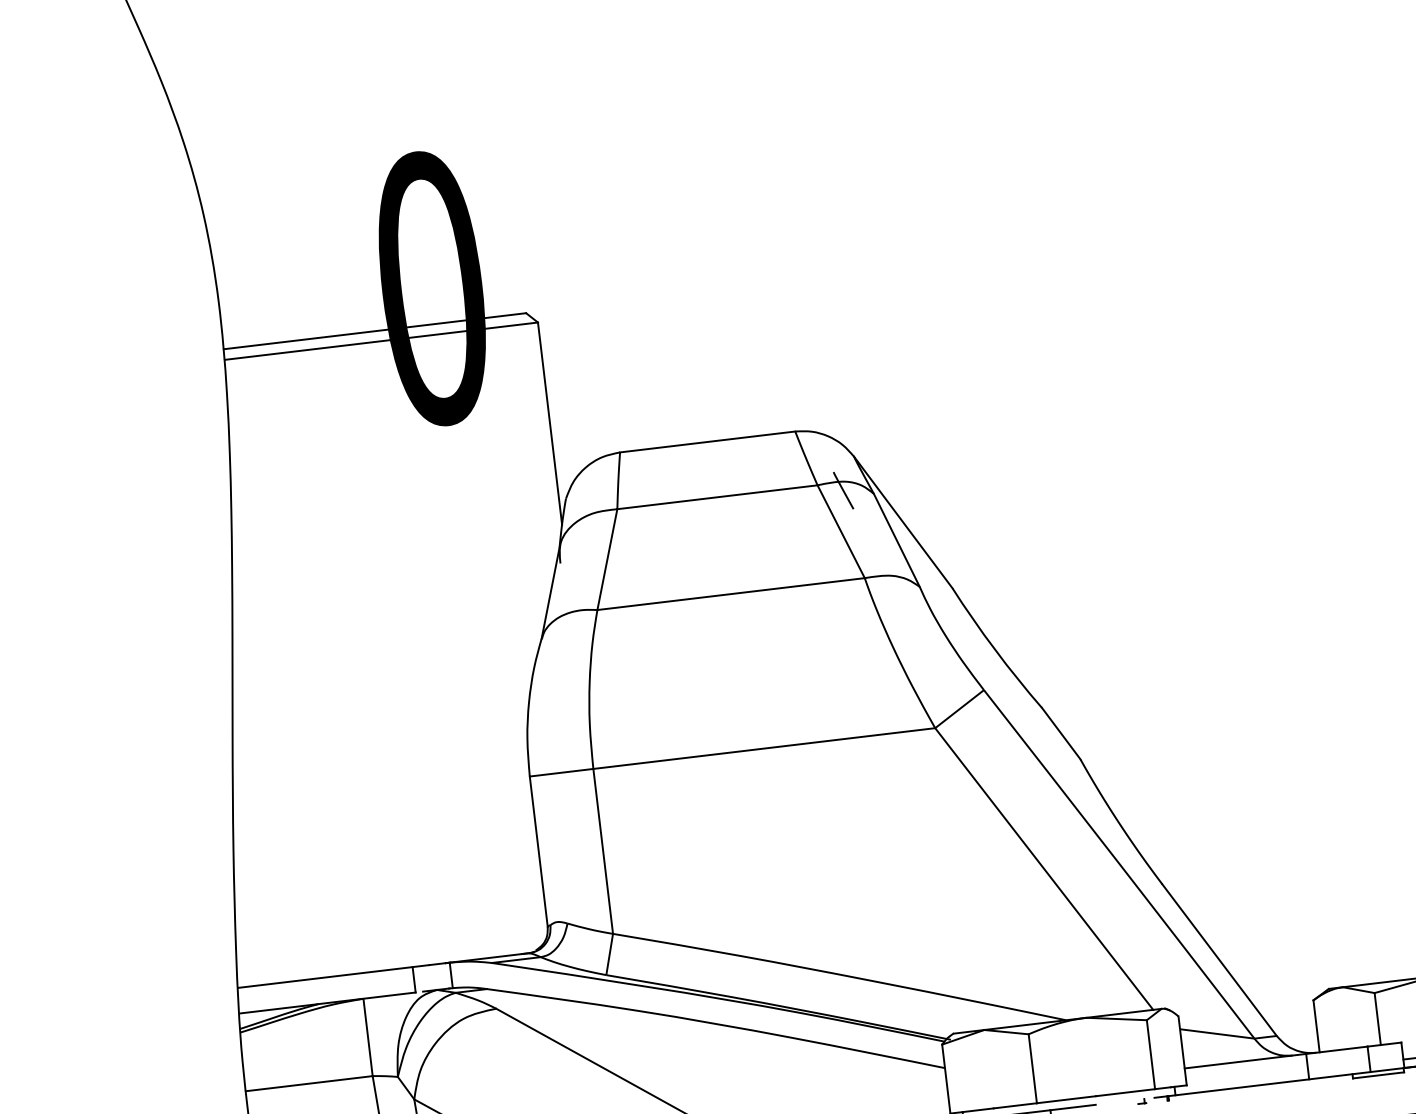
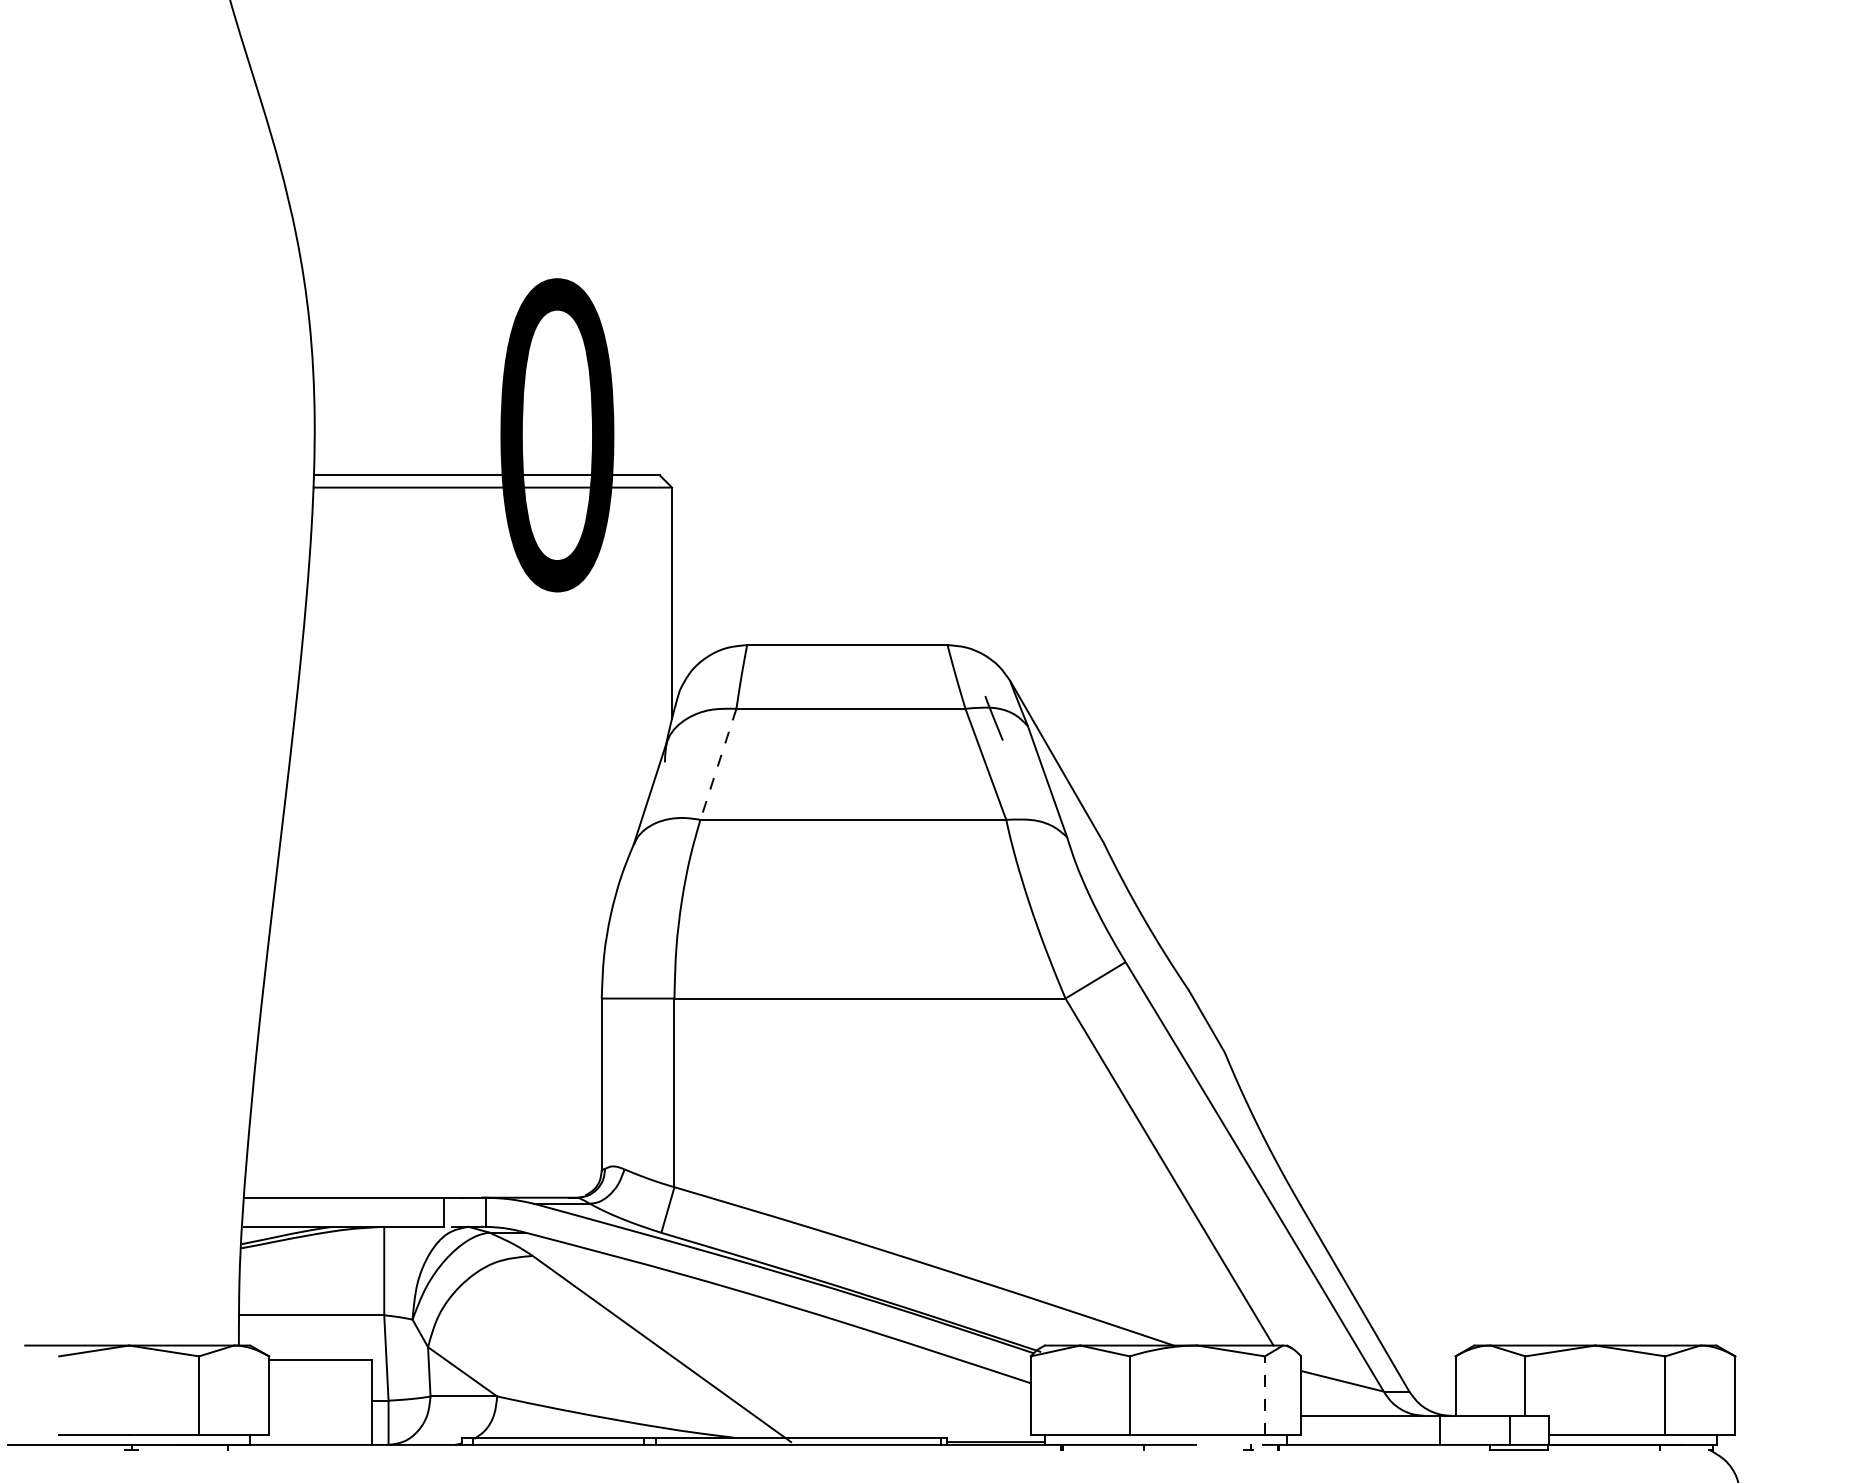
line: (607, 559) -> (718, 764), solid -> dashed
line: (1150, 1054) -> (1264, 1395), solid -> dashed

